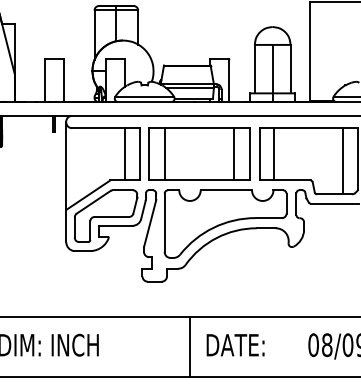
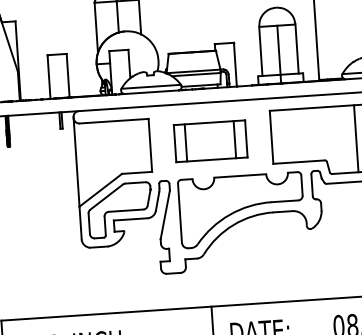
part: (199, 153) -> (210, 140), size x0.7
line: (124, 154) -> (134, 146), removed
line: (273, 154) -> (285, 136), removed

